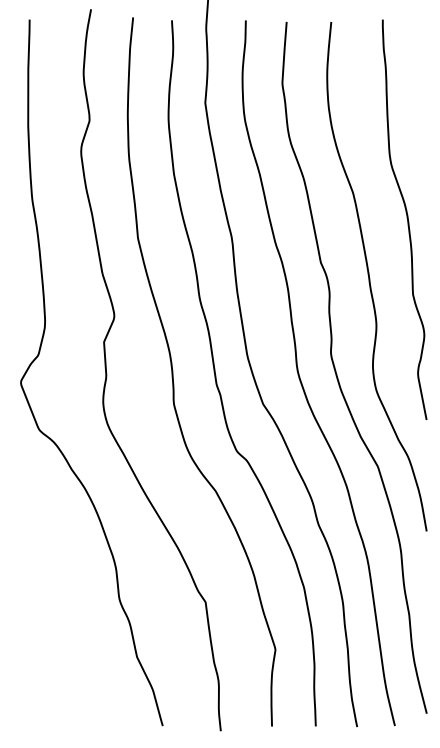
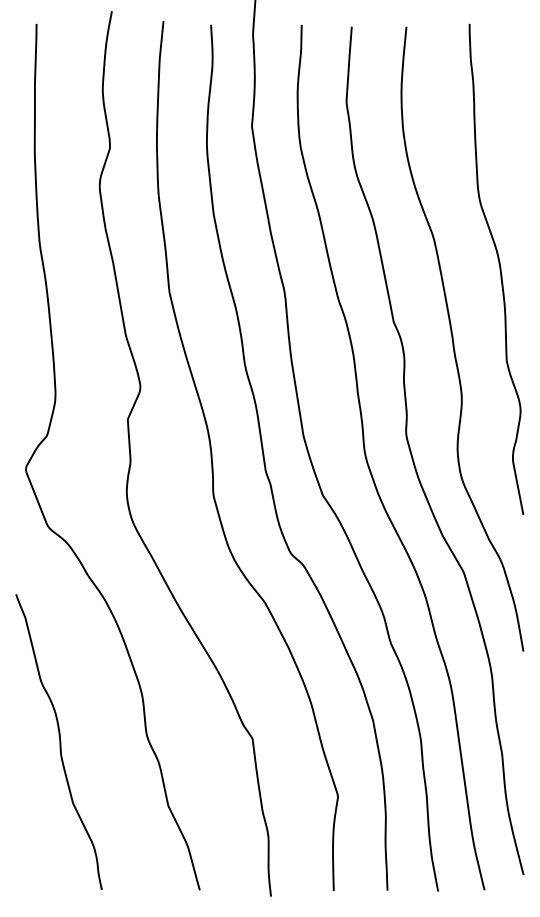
curve: (48, 604) -> (59, 741), added

